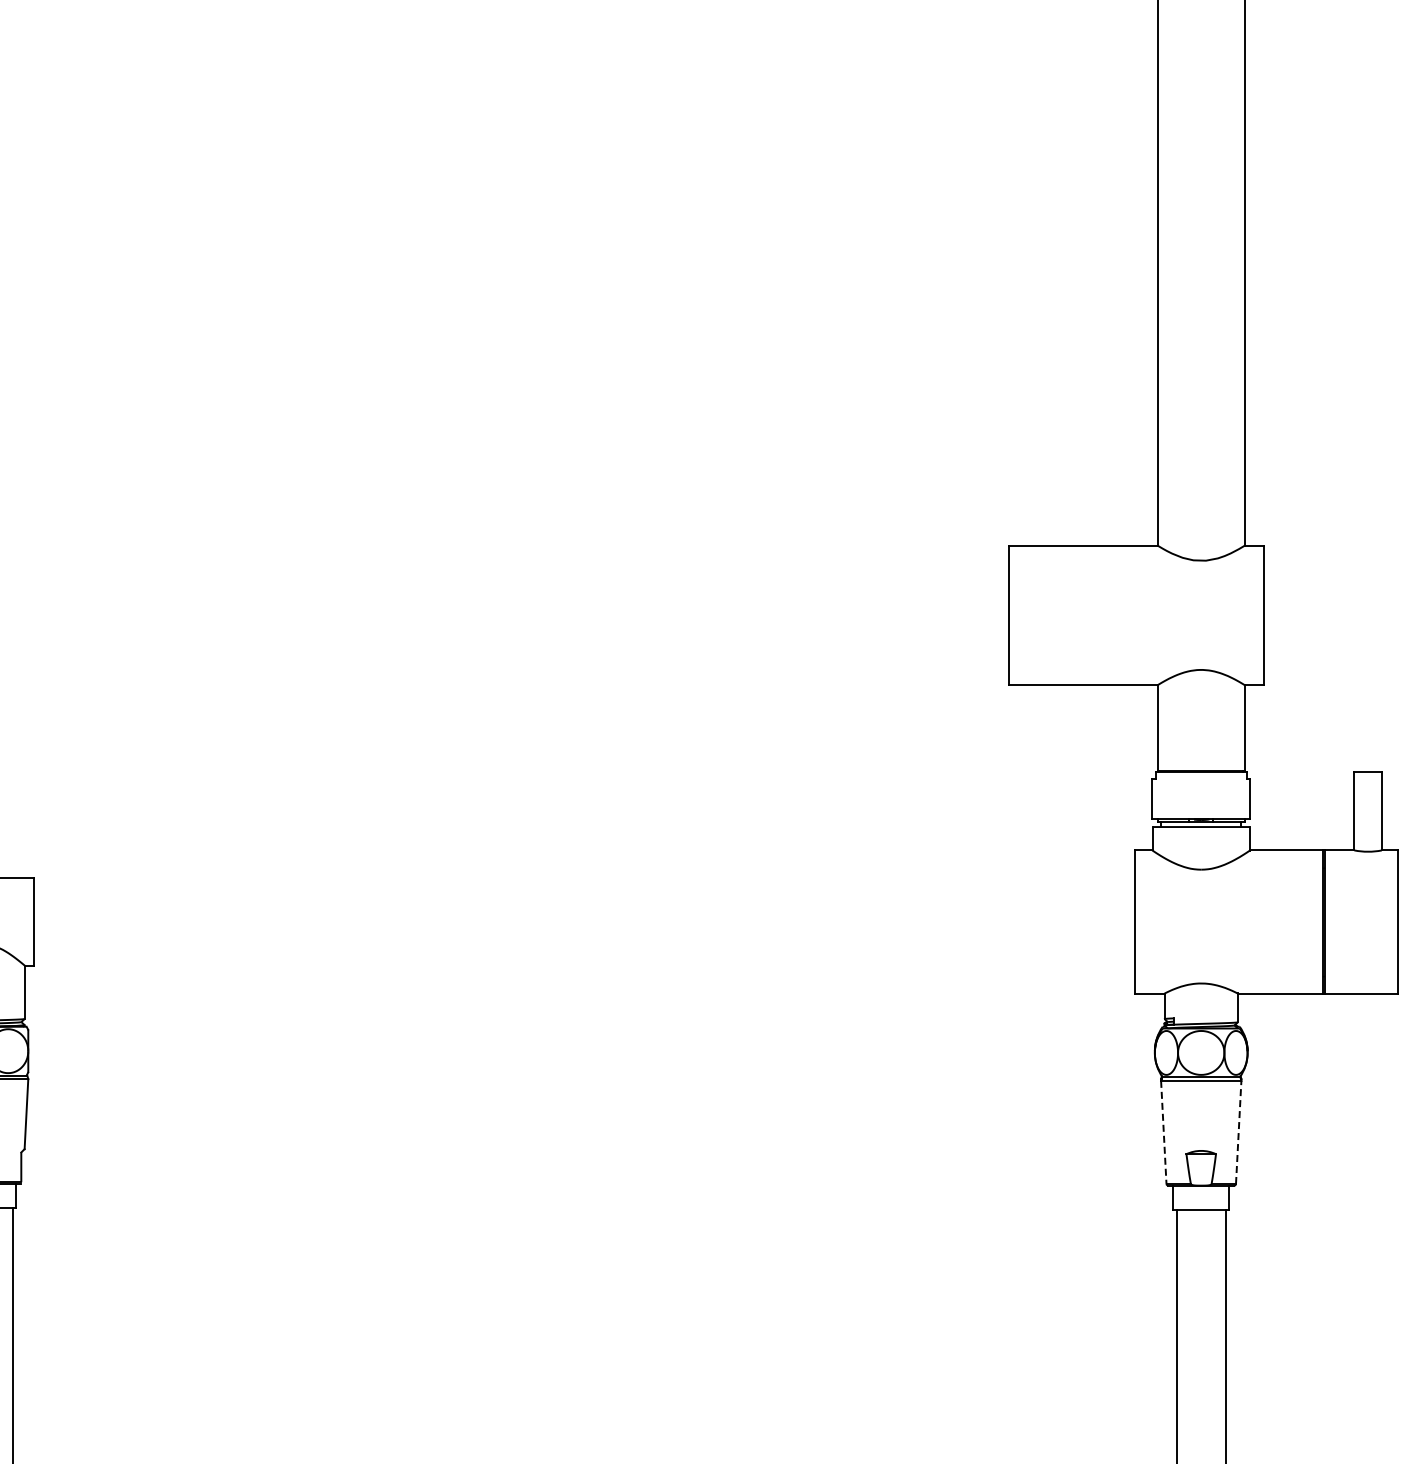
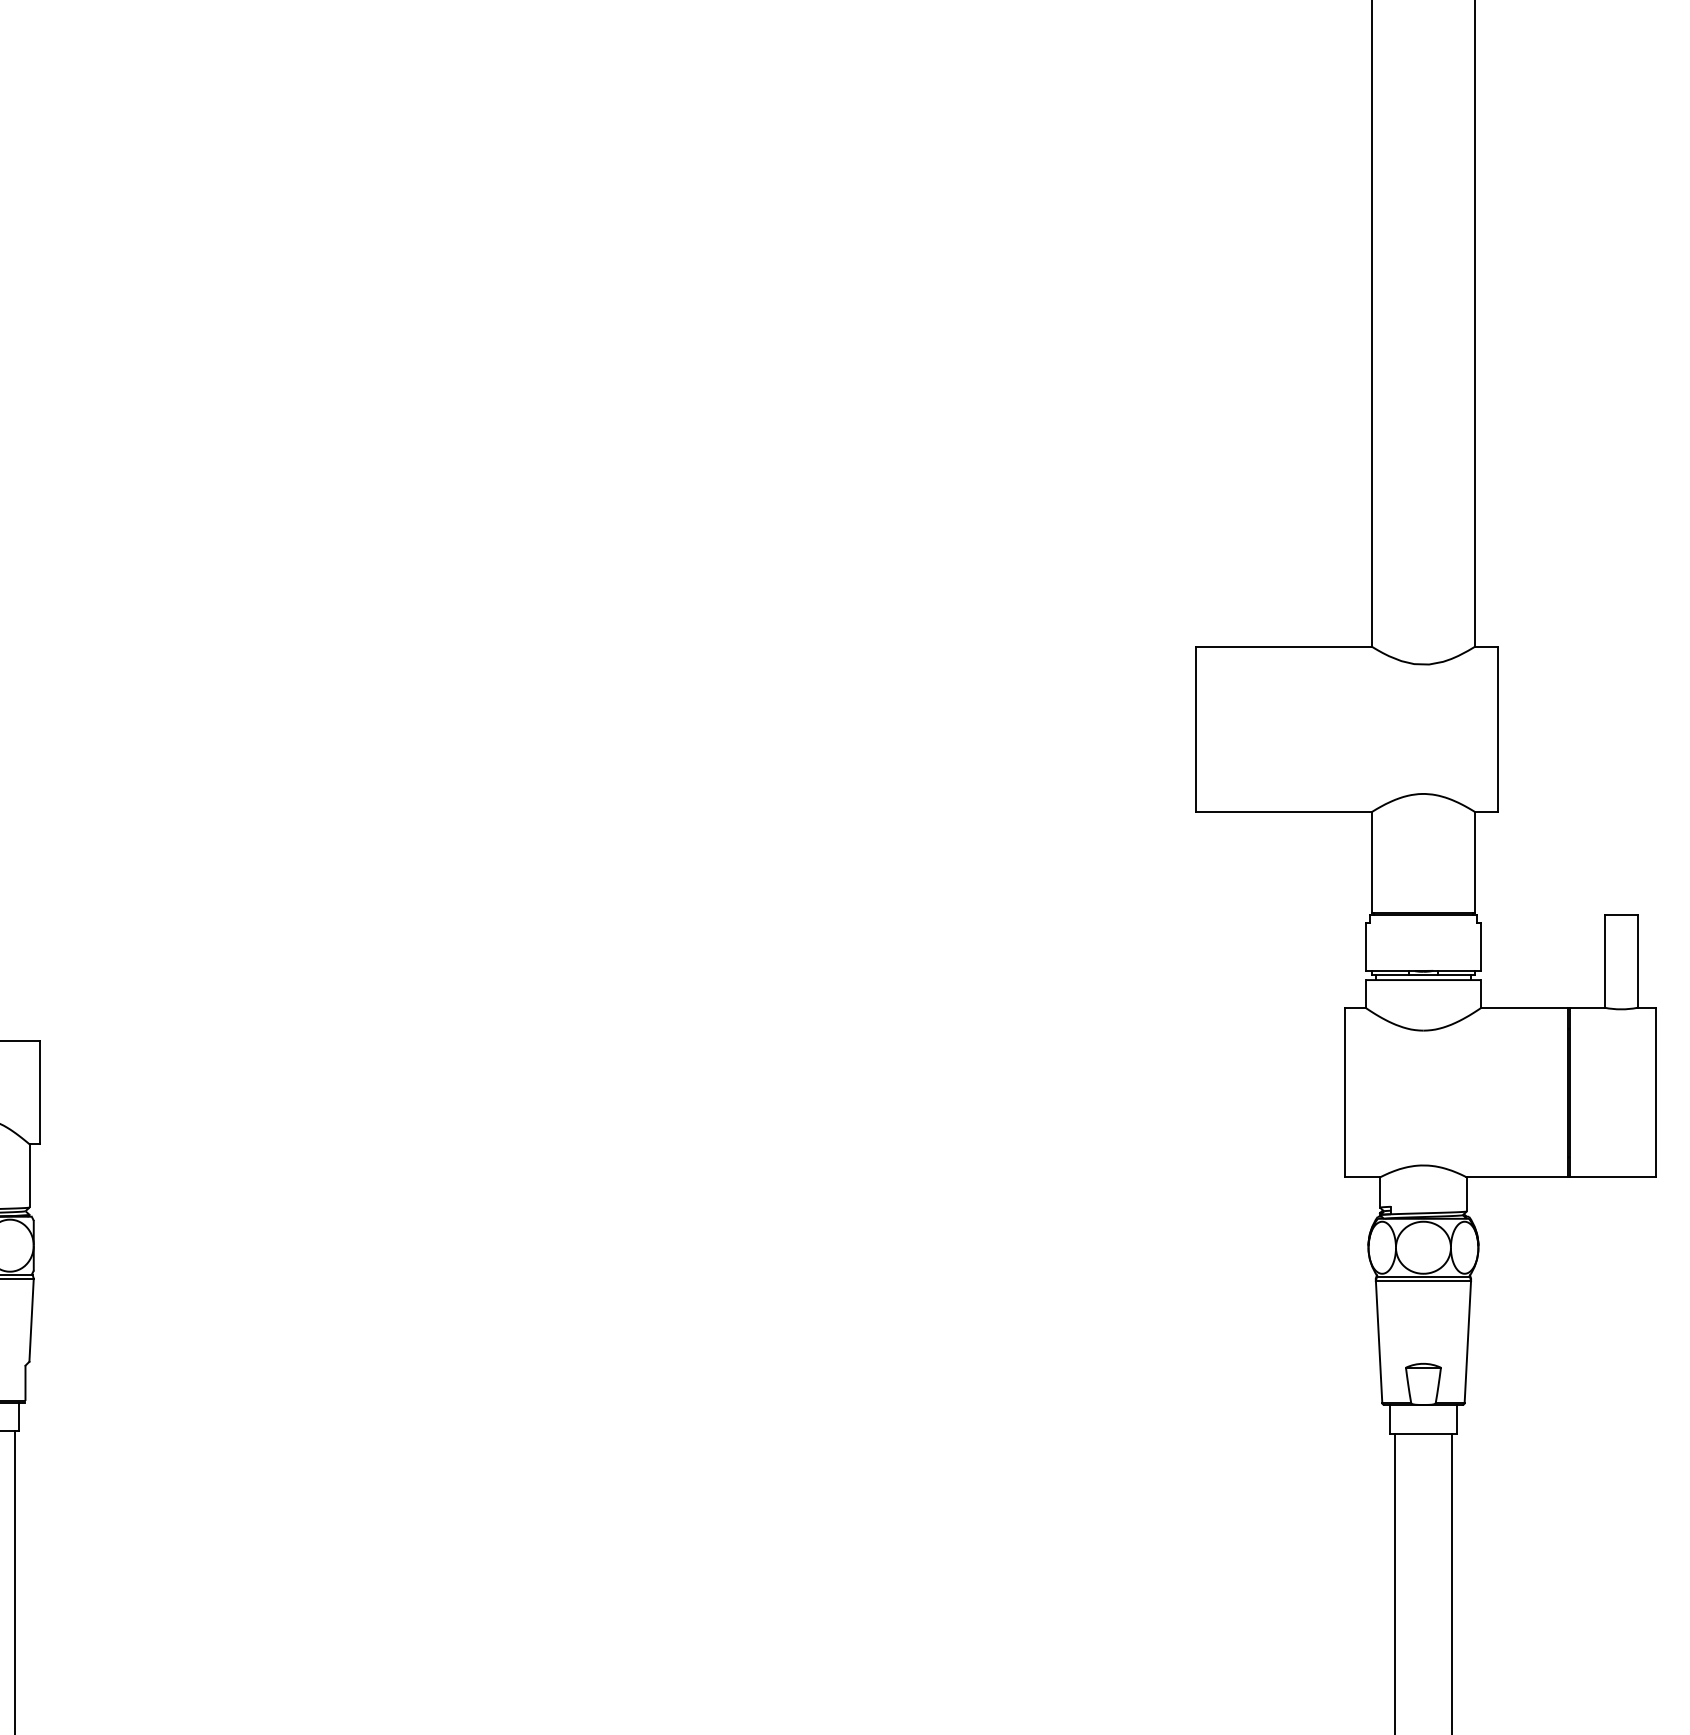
line: (1163, 1132) -> (1378, 1342), dashed -> solid
line: (1238, 1132) -> (1467, 1342), dashed -> solid

